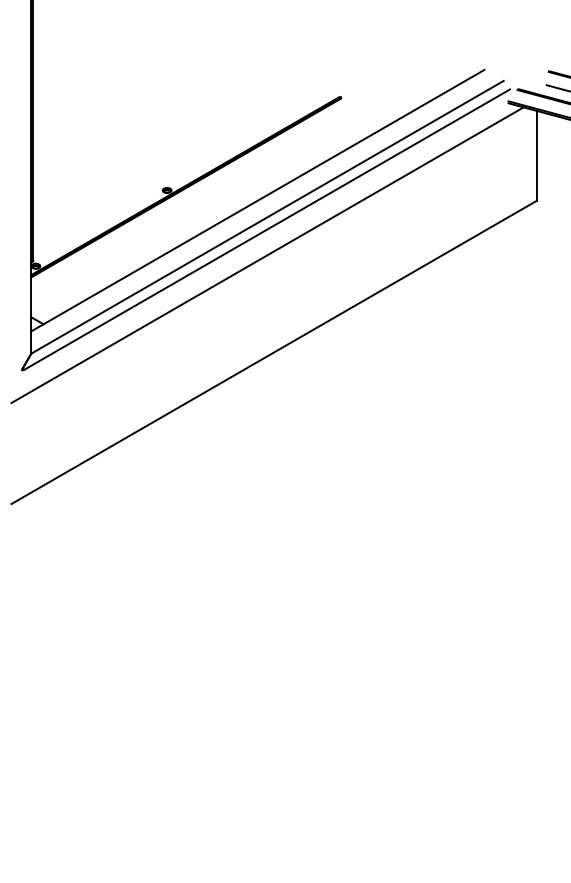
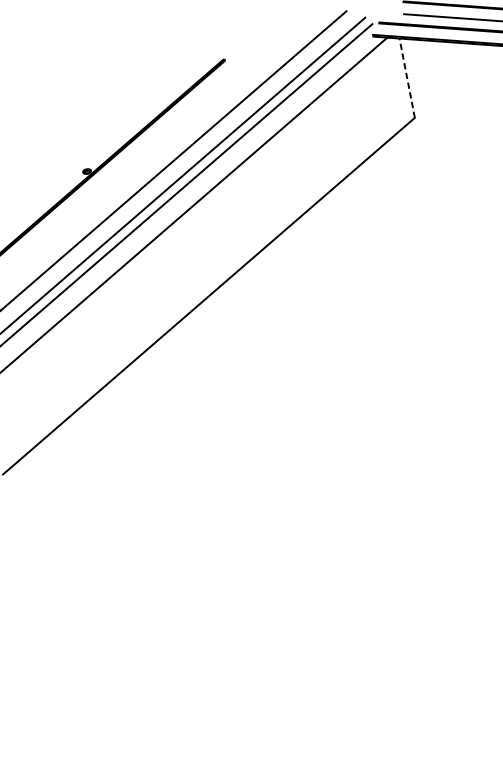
line: (536, 155) -> (406, 77), solid -> dashed

